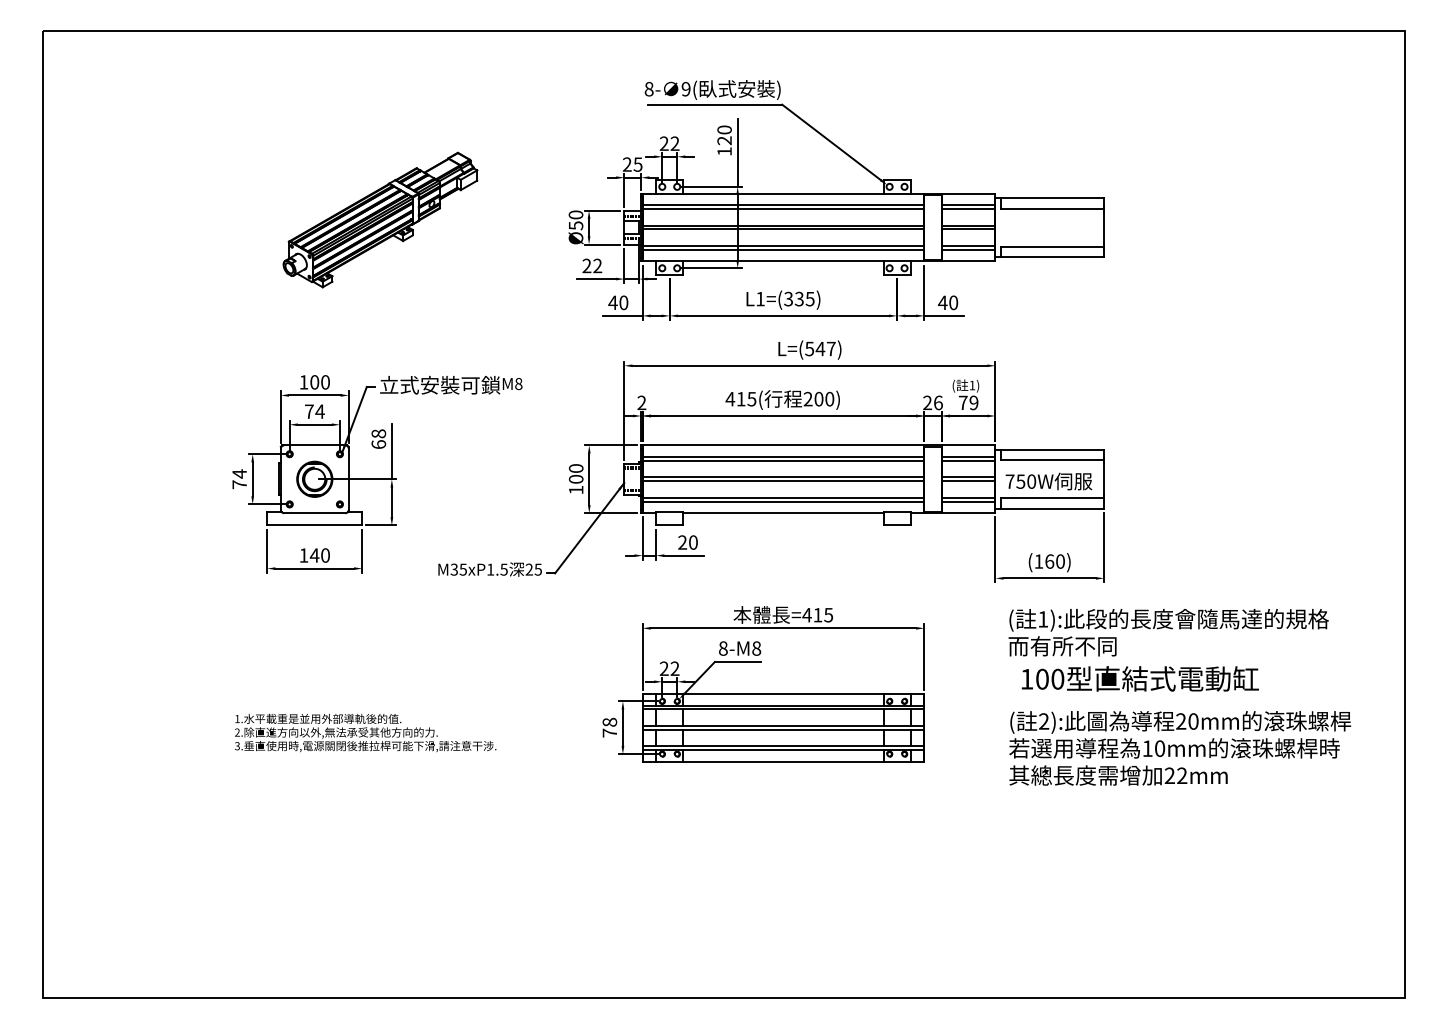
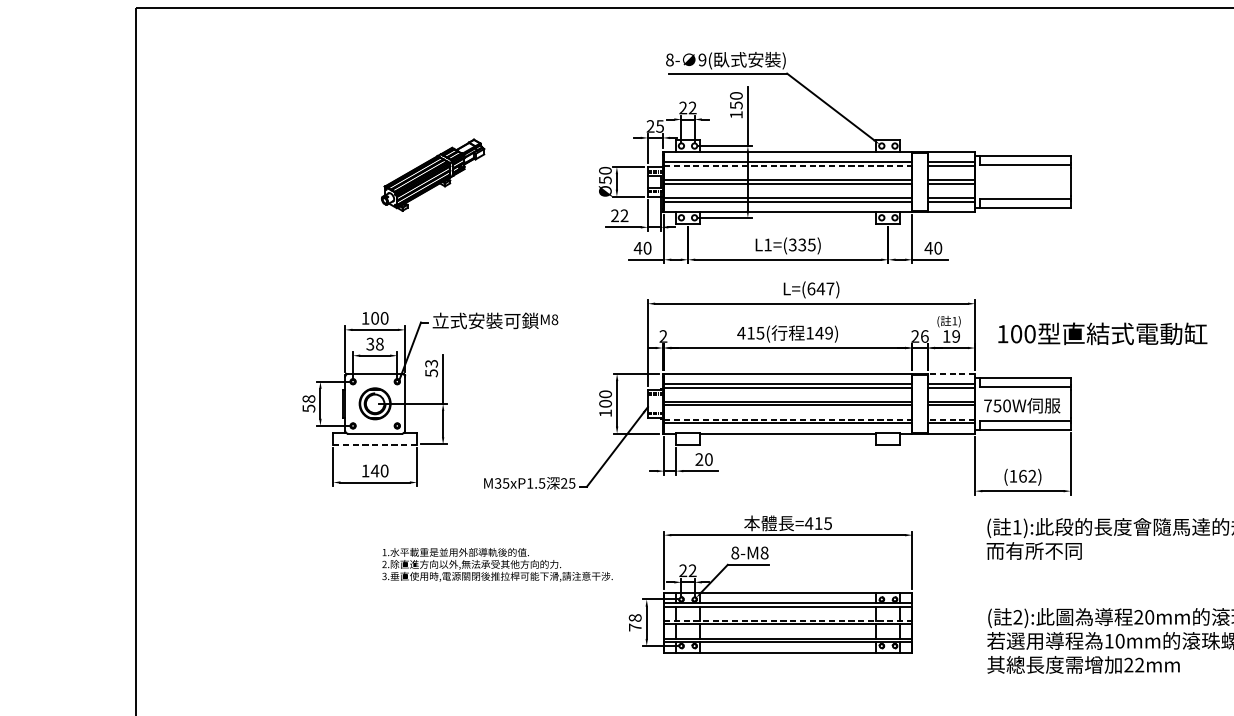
text: (724, 140) -> (736, 105), 120 -> 150
line: (783, 209) -> (788, 166), solid -> dashed
part: (380, 219) -> (433, 174), size x0.6
text: (809, 348) -> (811, 288), L=(547) -> L=(647)
text: (818, 398) -> (819, 332), 200) -> 149)
text: (962, 402) -> (946, 336), 79 -> 19
text: (314, 411) -> (374, 344), 74 -> 38
text: (378, 439) -> (431, 368), 68 -> 53
line: (968, 445) -> (951, 374), solid -> dashed
text: (239, 479) -> (308, 403), 74 -> 58
line: (783, 497) -> (788, 419), solid -> dashed
line: (968, 497) -> (951, 419), solid -> dashed
line: (314, 525) -> (374, 444), solid -> dashed
text: (1060, 561) -> (1032, 476), (160) -> (162)
text: (1139, 678) -> (1102, 333), moved
line: (783, 725) -> (788, 620), solid -> dashed
text: (365, 732) -> (497, 564), moved

